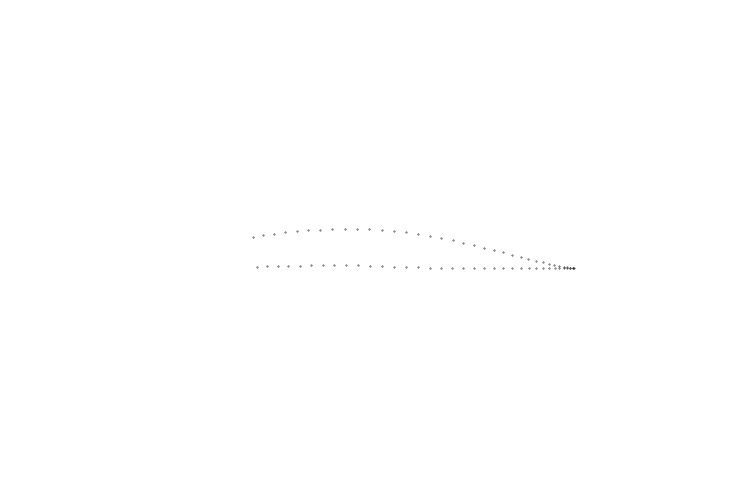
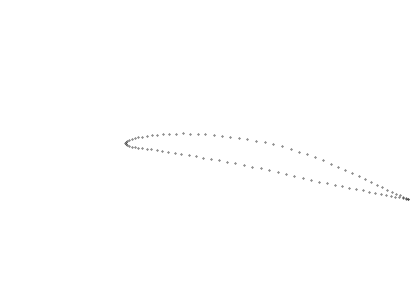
part: (209, 248) -> (157, 135), added

